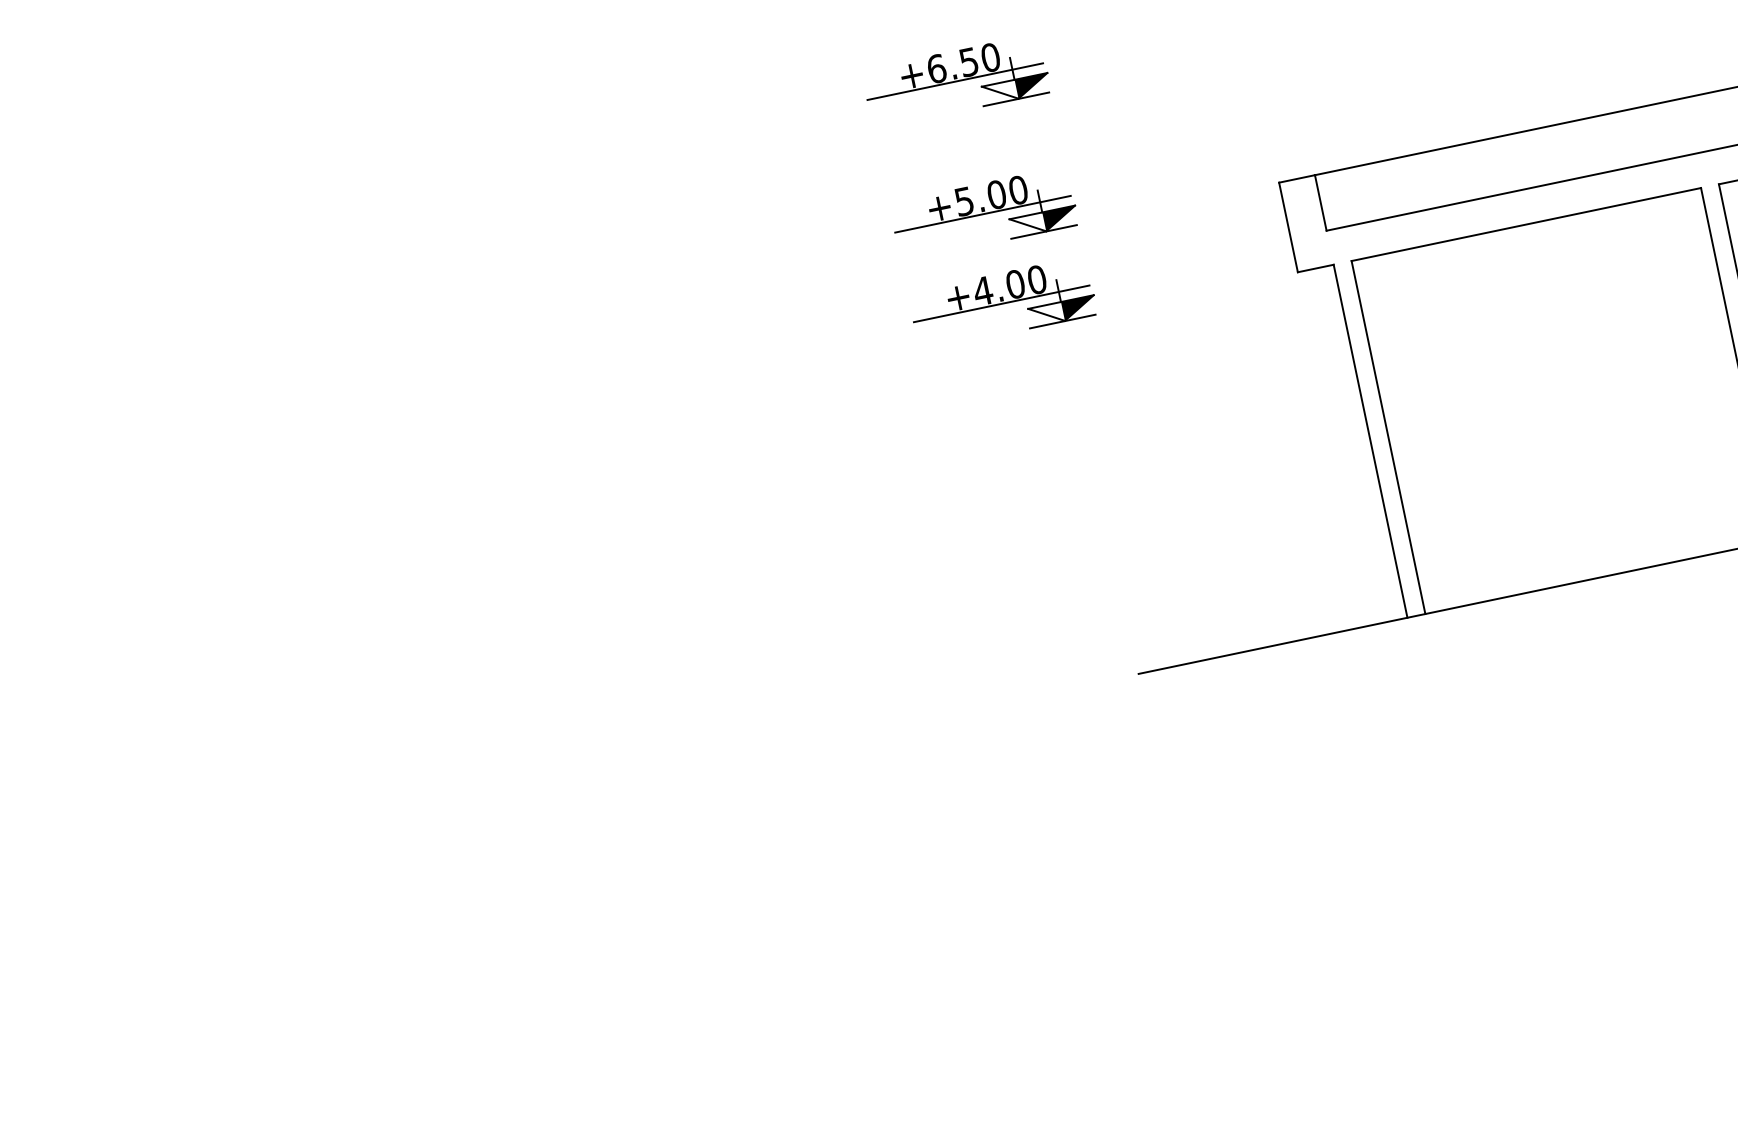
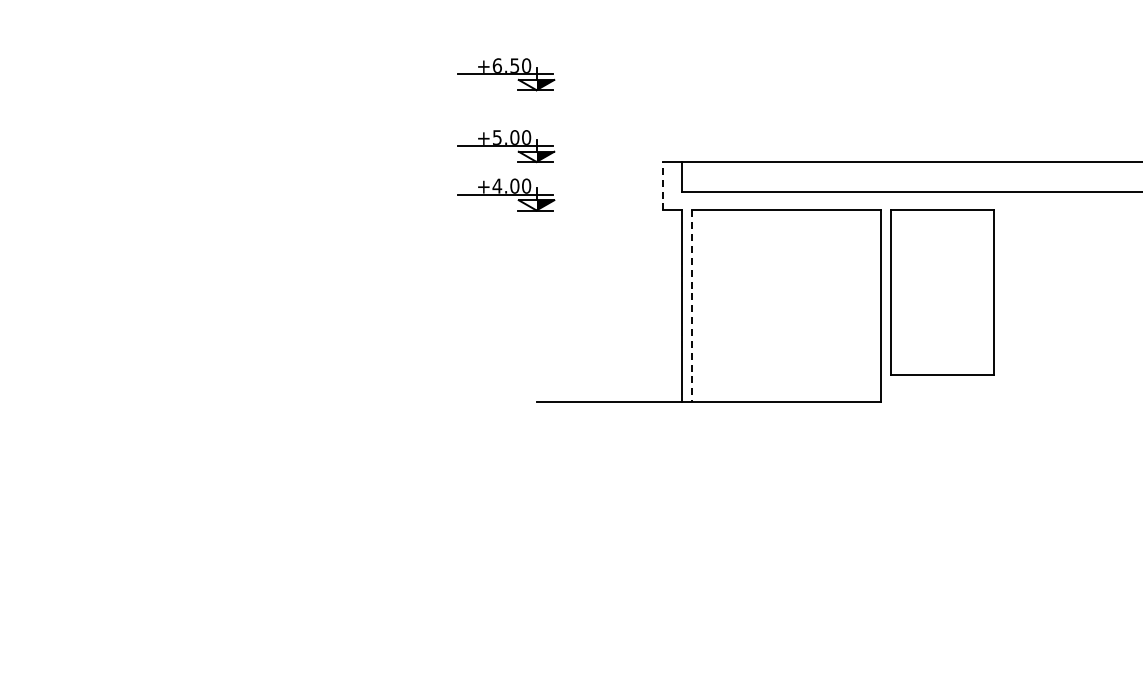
line: (1287, 226) -> (662, 185), solid -> dashed
line: (1388, 438) -> (691, 306), solid -> dashed

